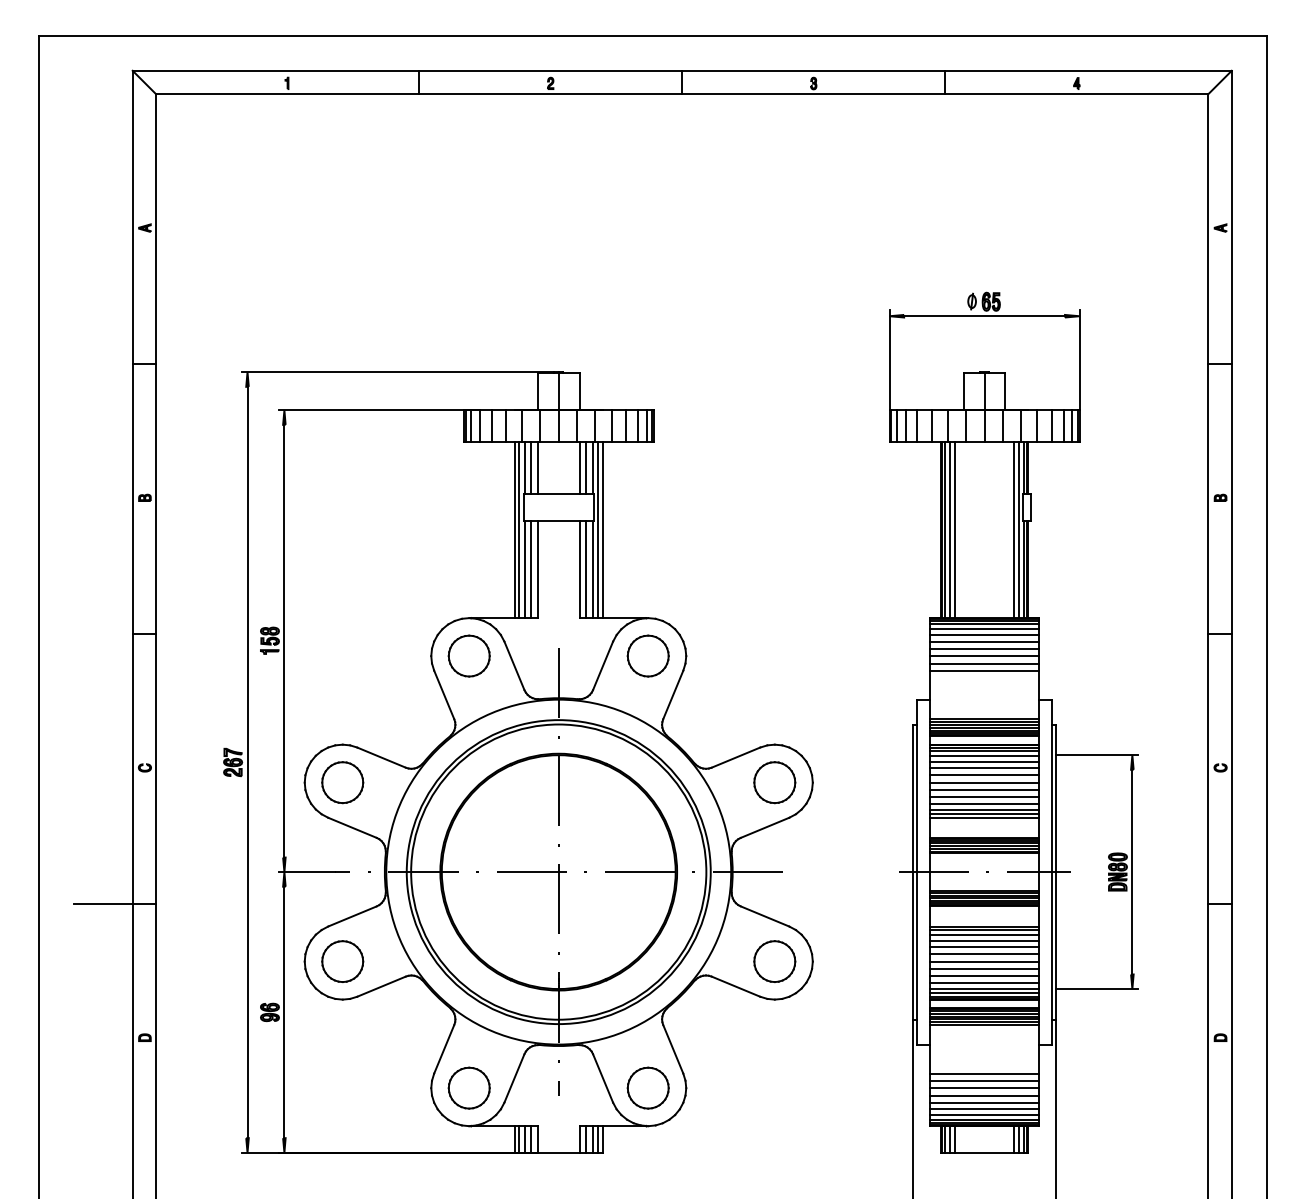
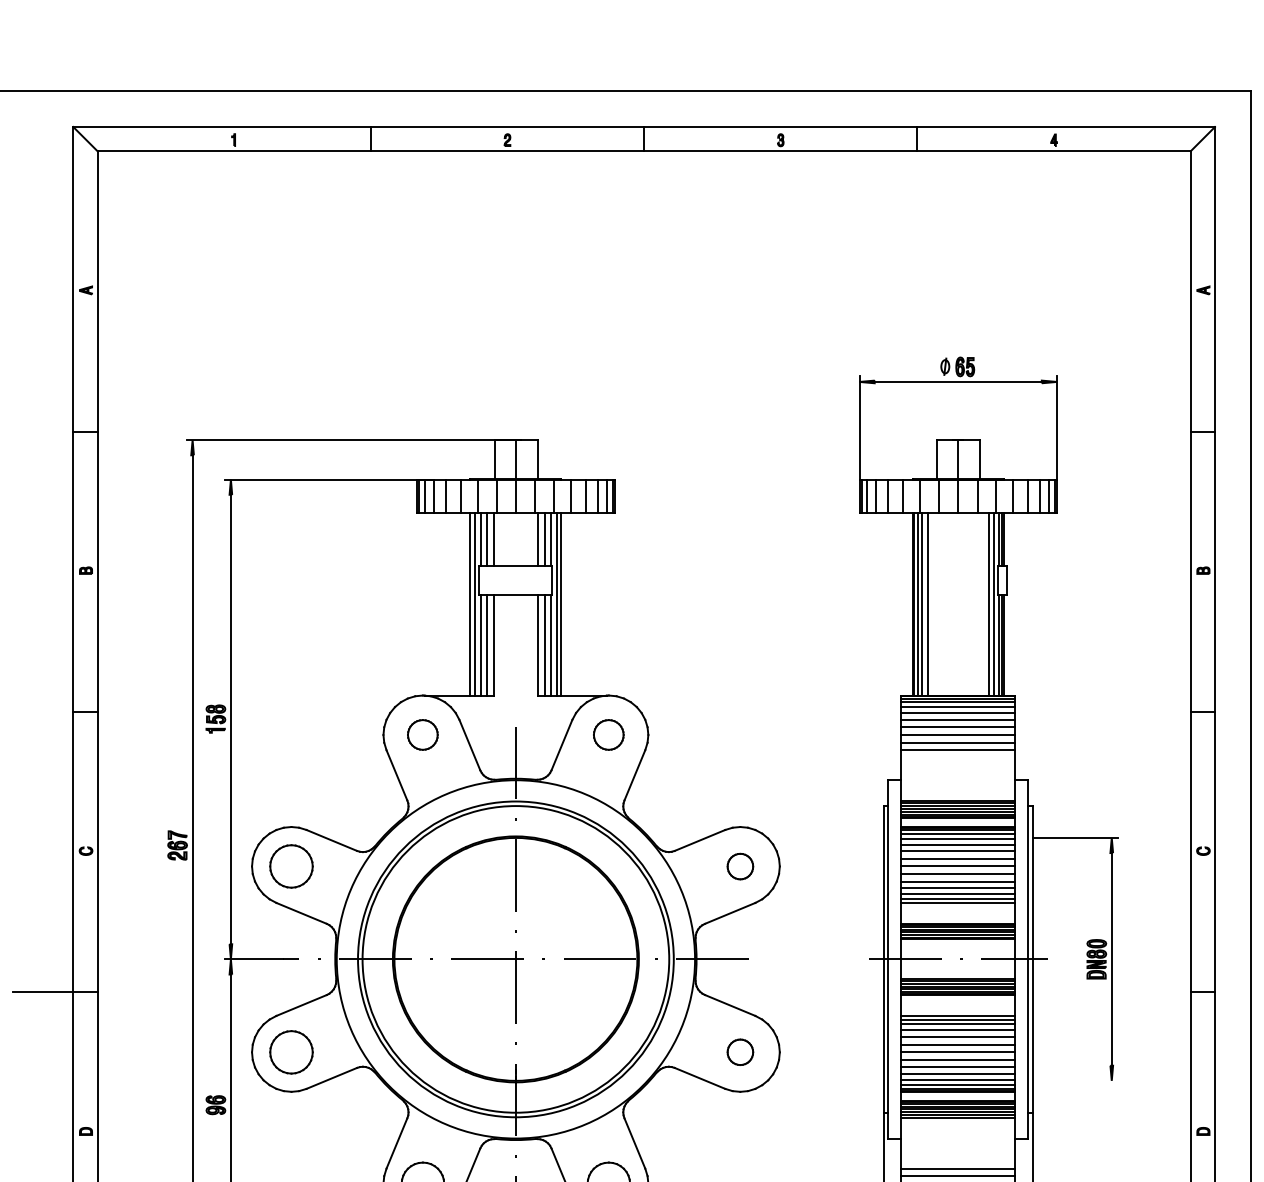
part: (468, 655) -> (422, 734), size x0.7
part: (647, 655) -> (608, 734), size x0.7
part: (774, 782) -> (740, 866), size x0.6
part: (774, 961) -> (740, 1052), size x0.6
line: (1097, 989) -> (1075, 1081), removed

